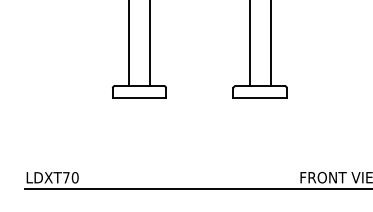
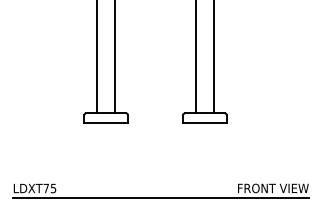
text: (75, 177) -> (53, 188), LDXT70 -> LDXT75

